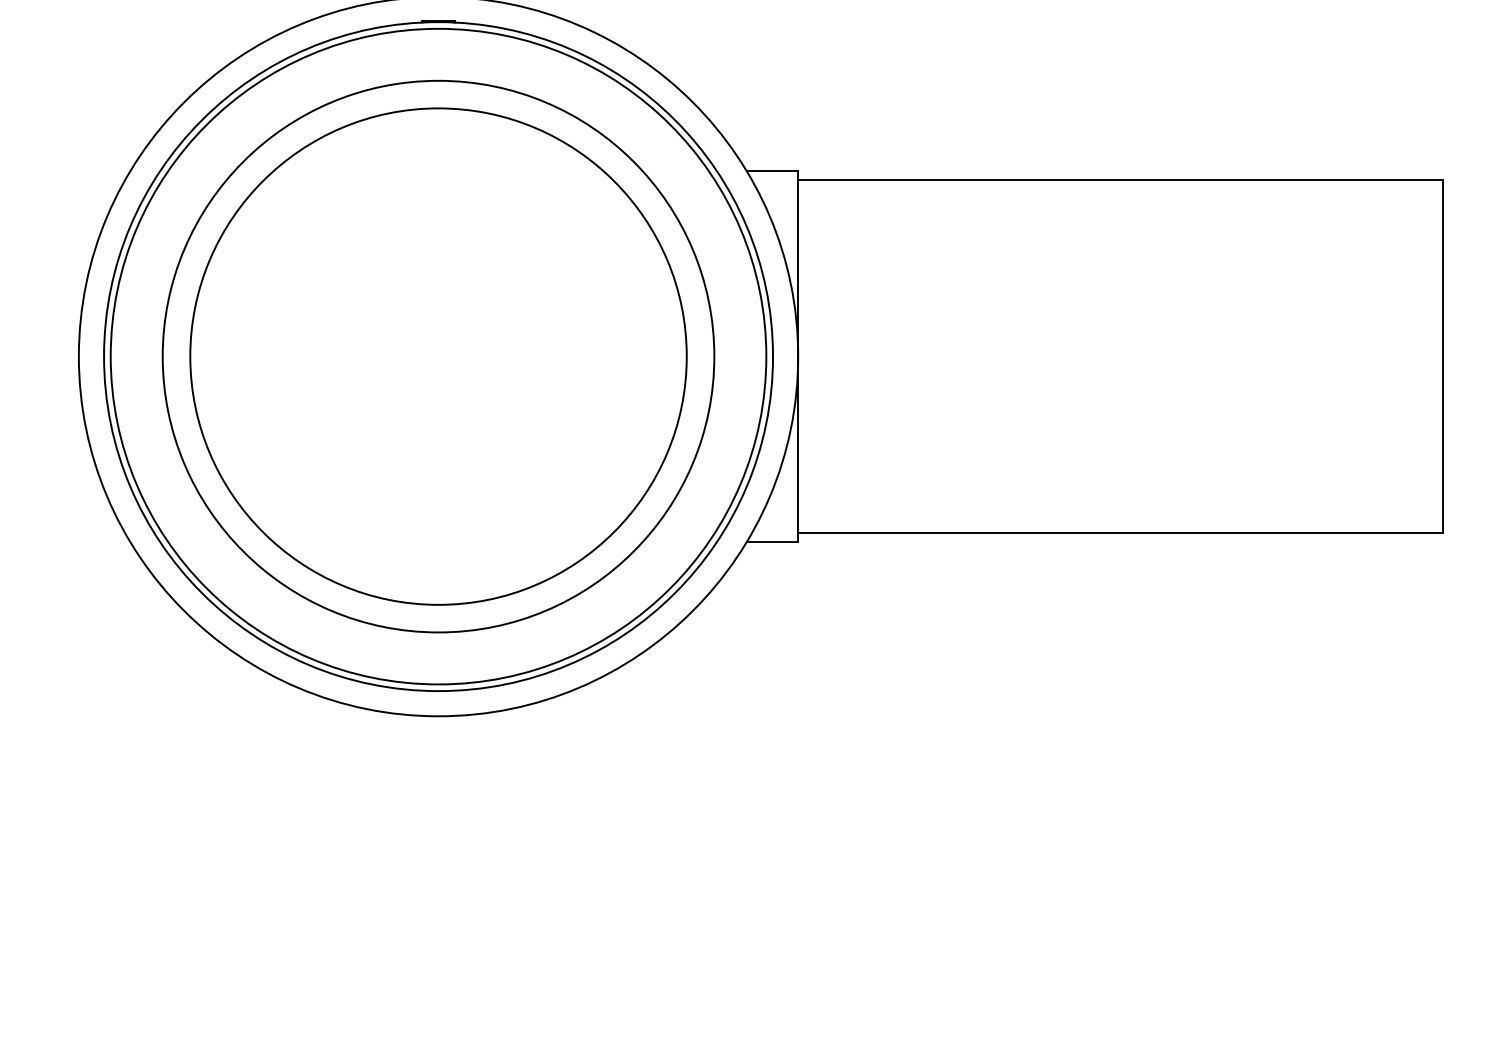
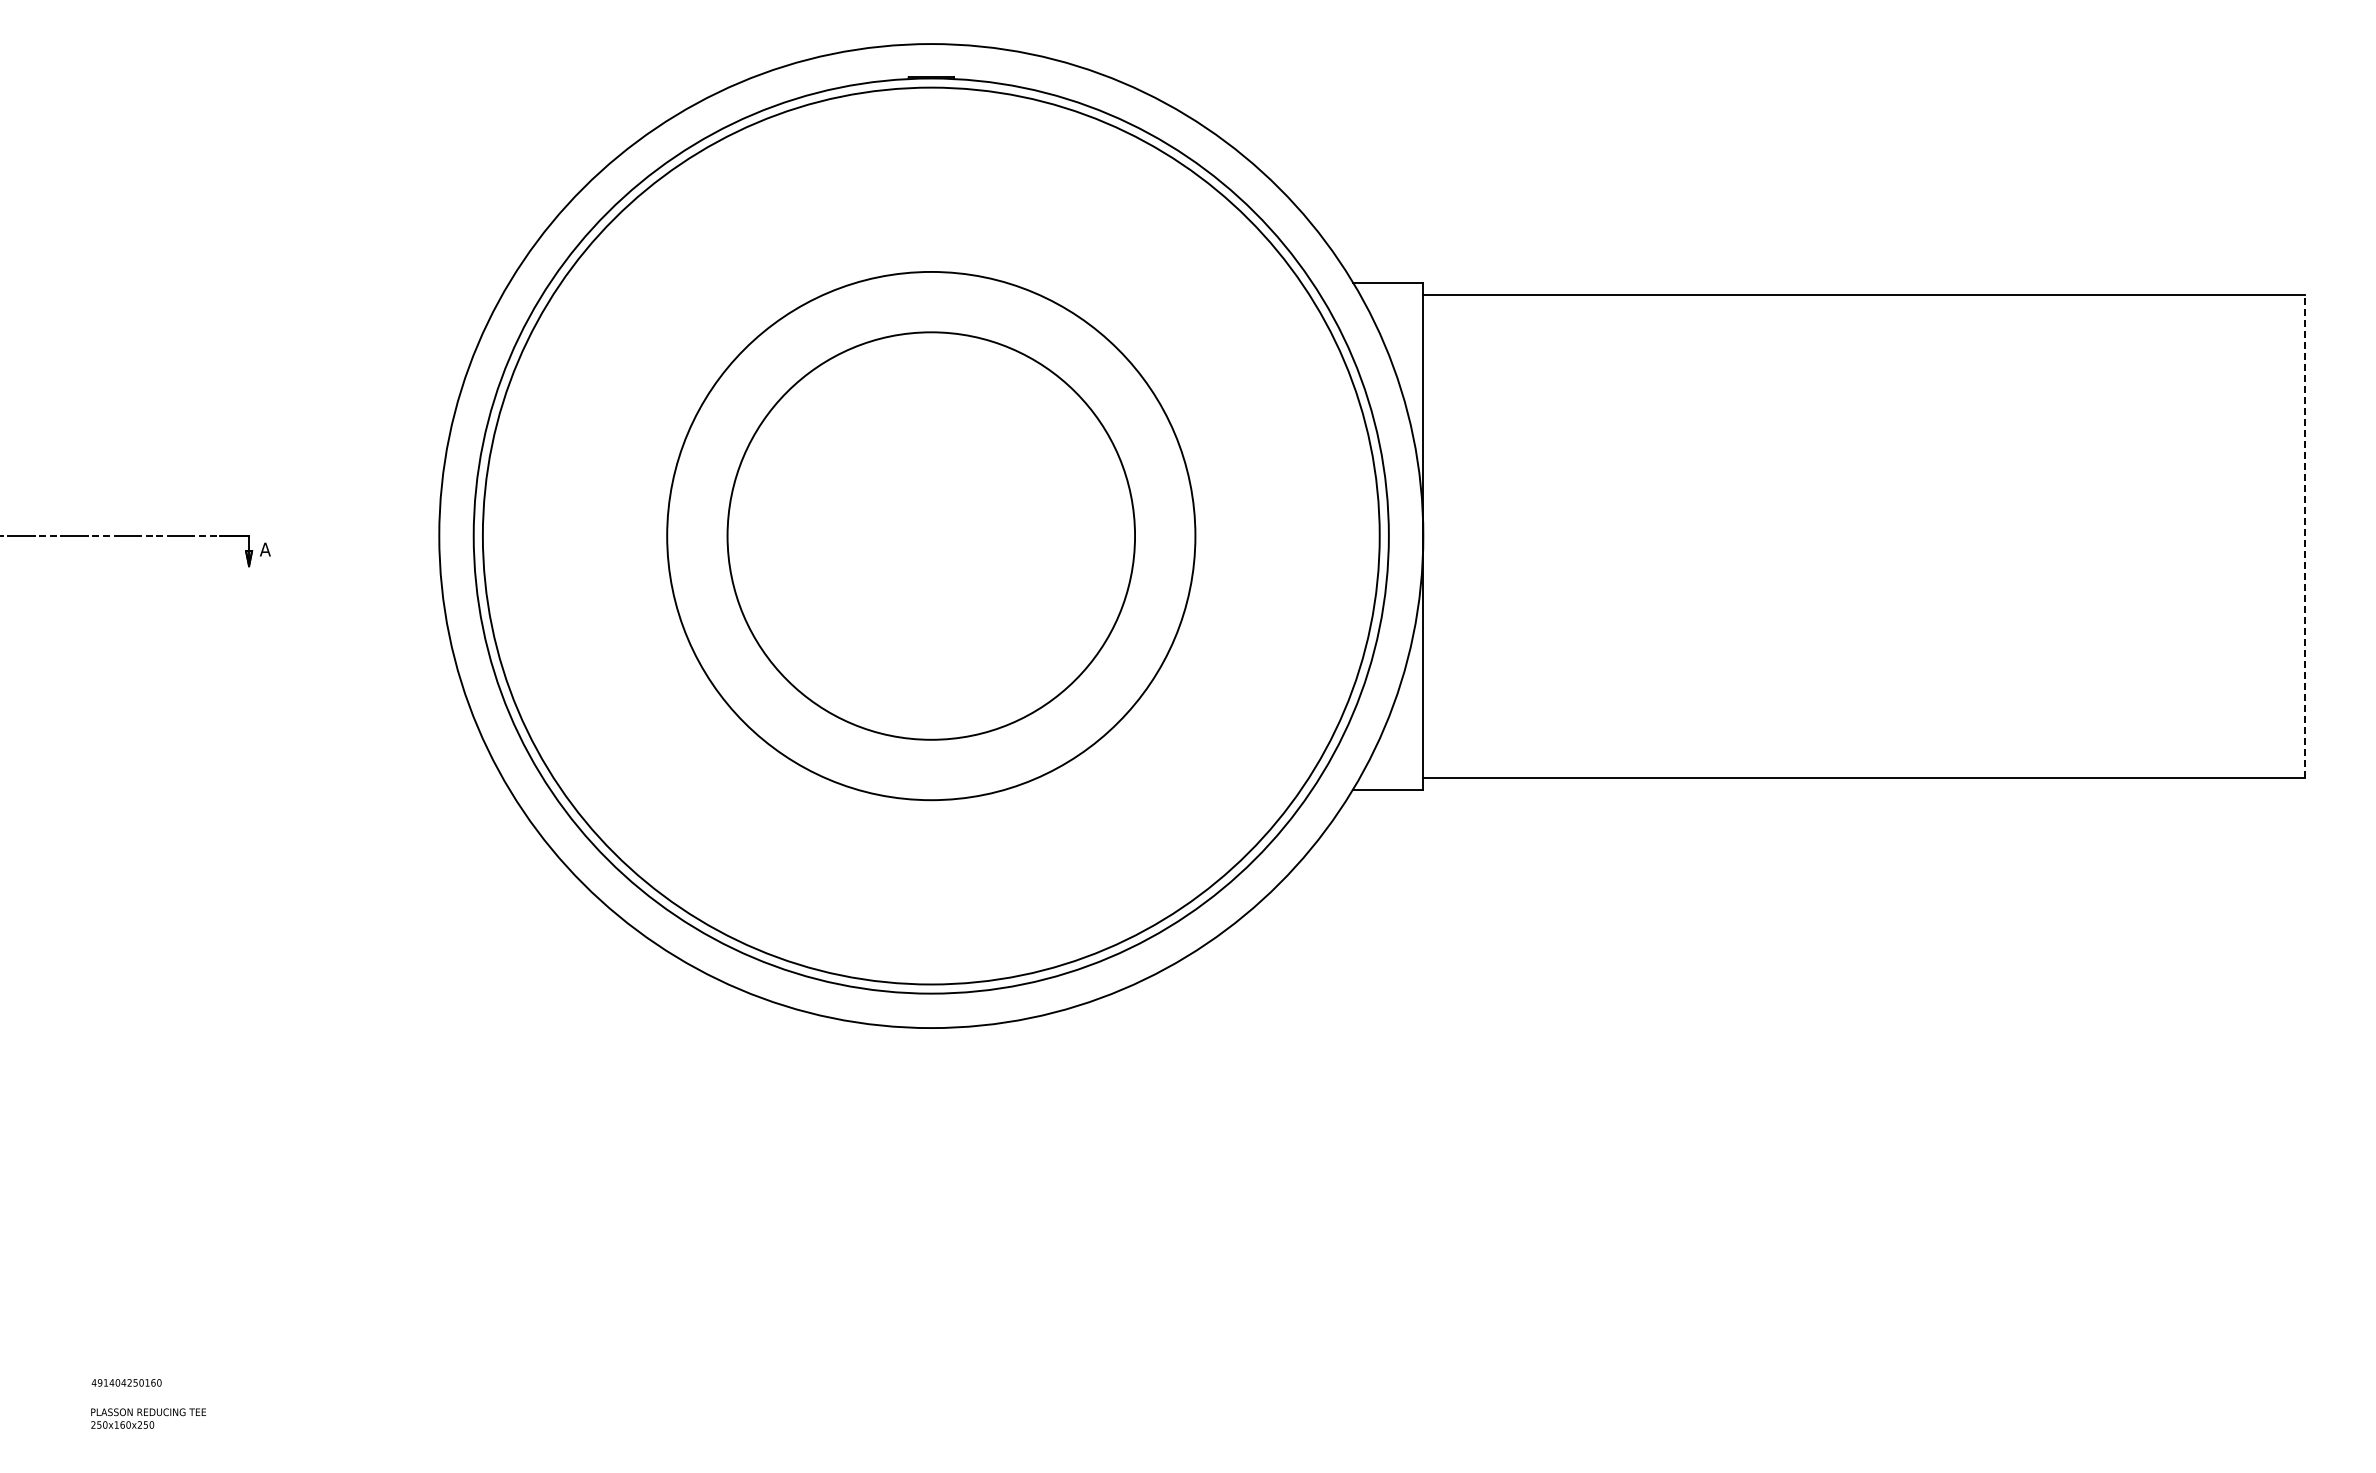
circle: (437, 356) -> (930, 535), size x0.6
circle: (438, 356) -> (931, 535), size x0.7
line: (1442, 356) -> (2304, 535), solid -> dashed

